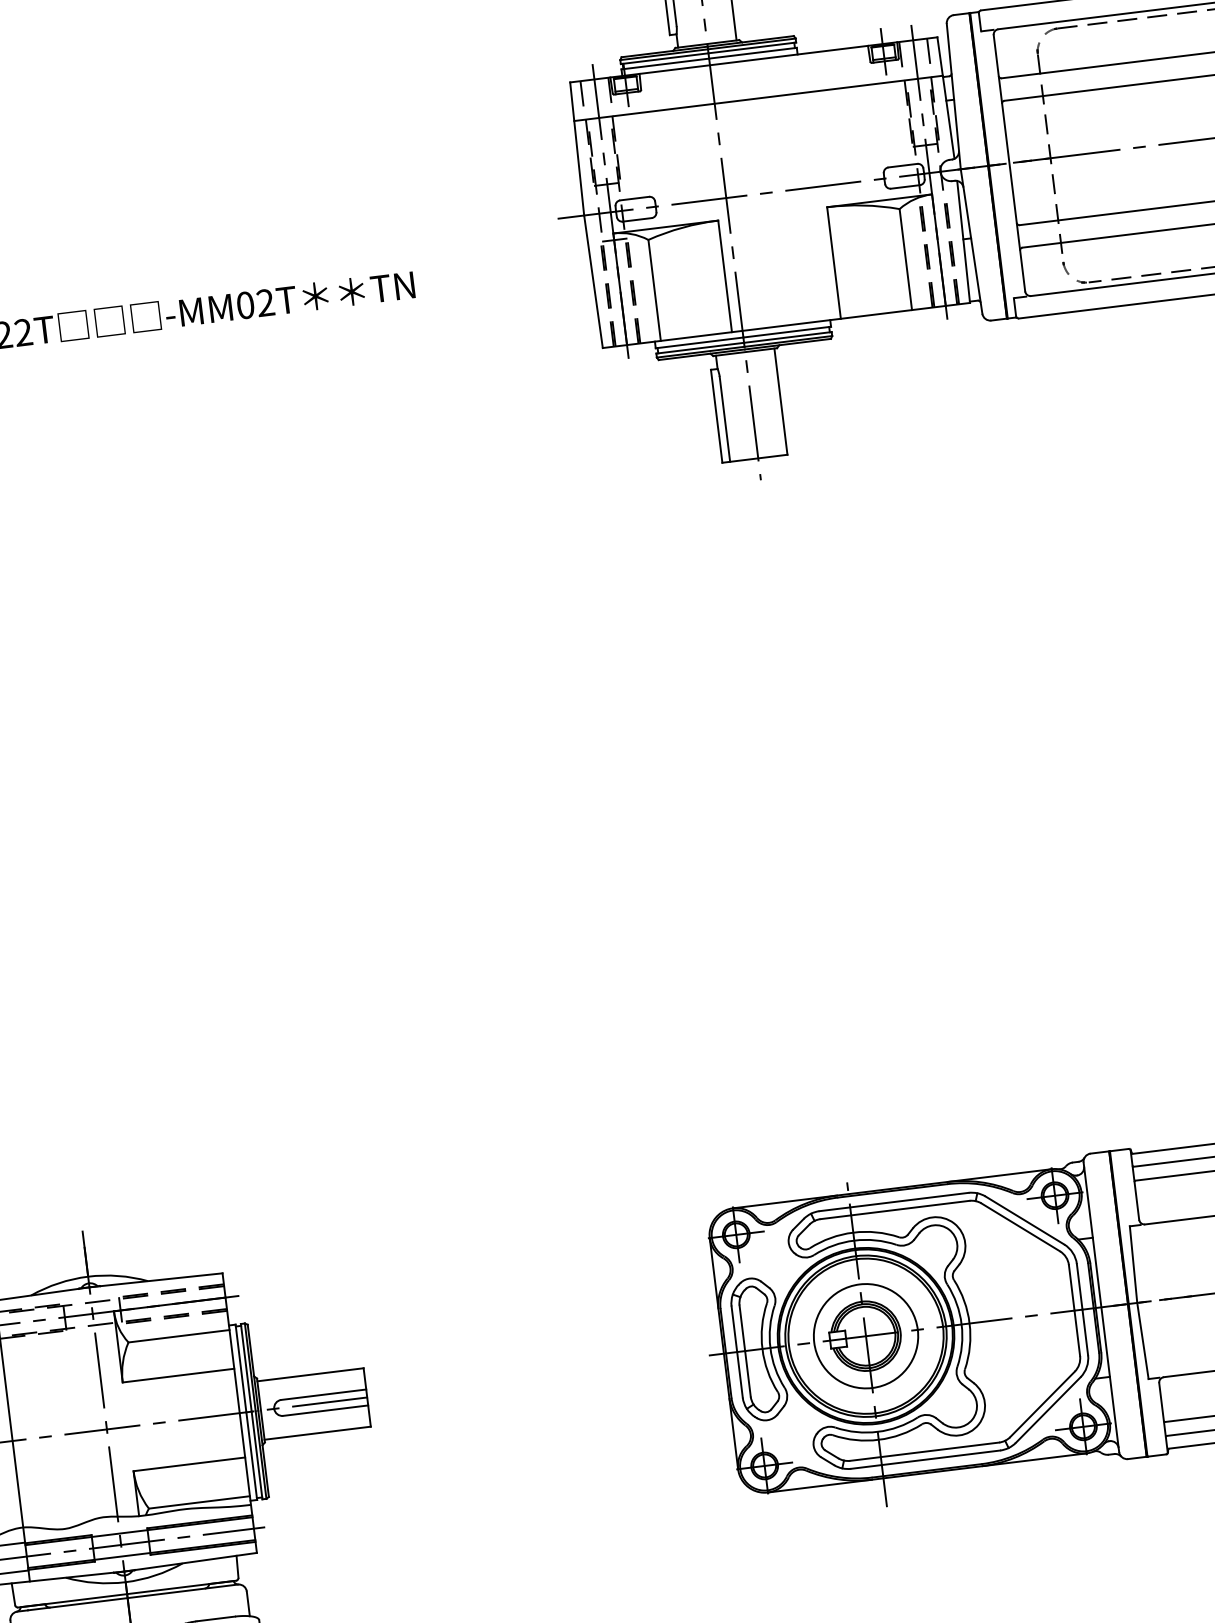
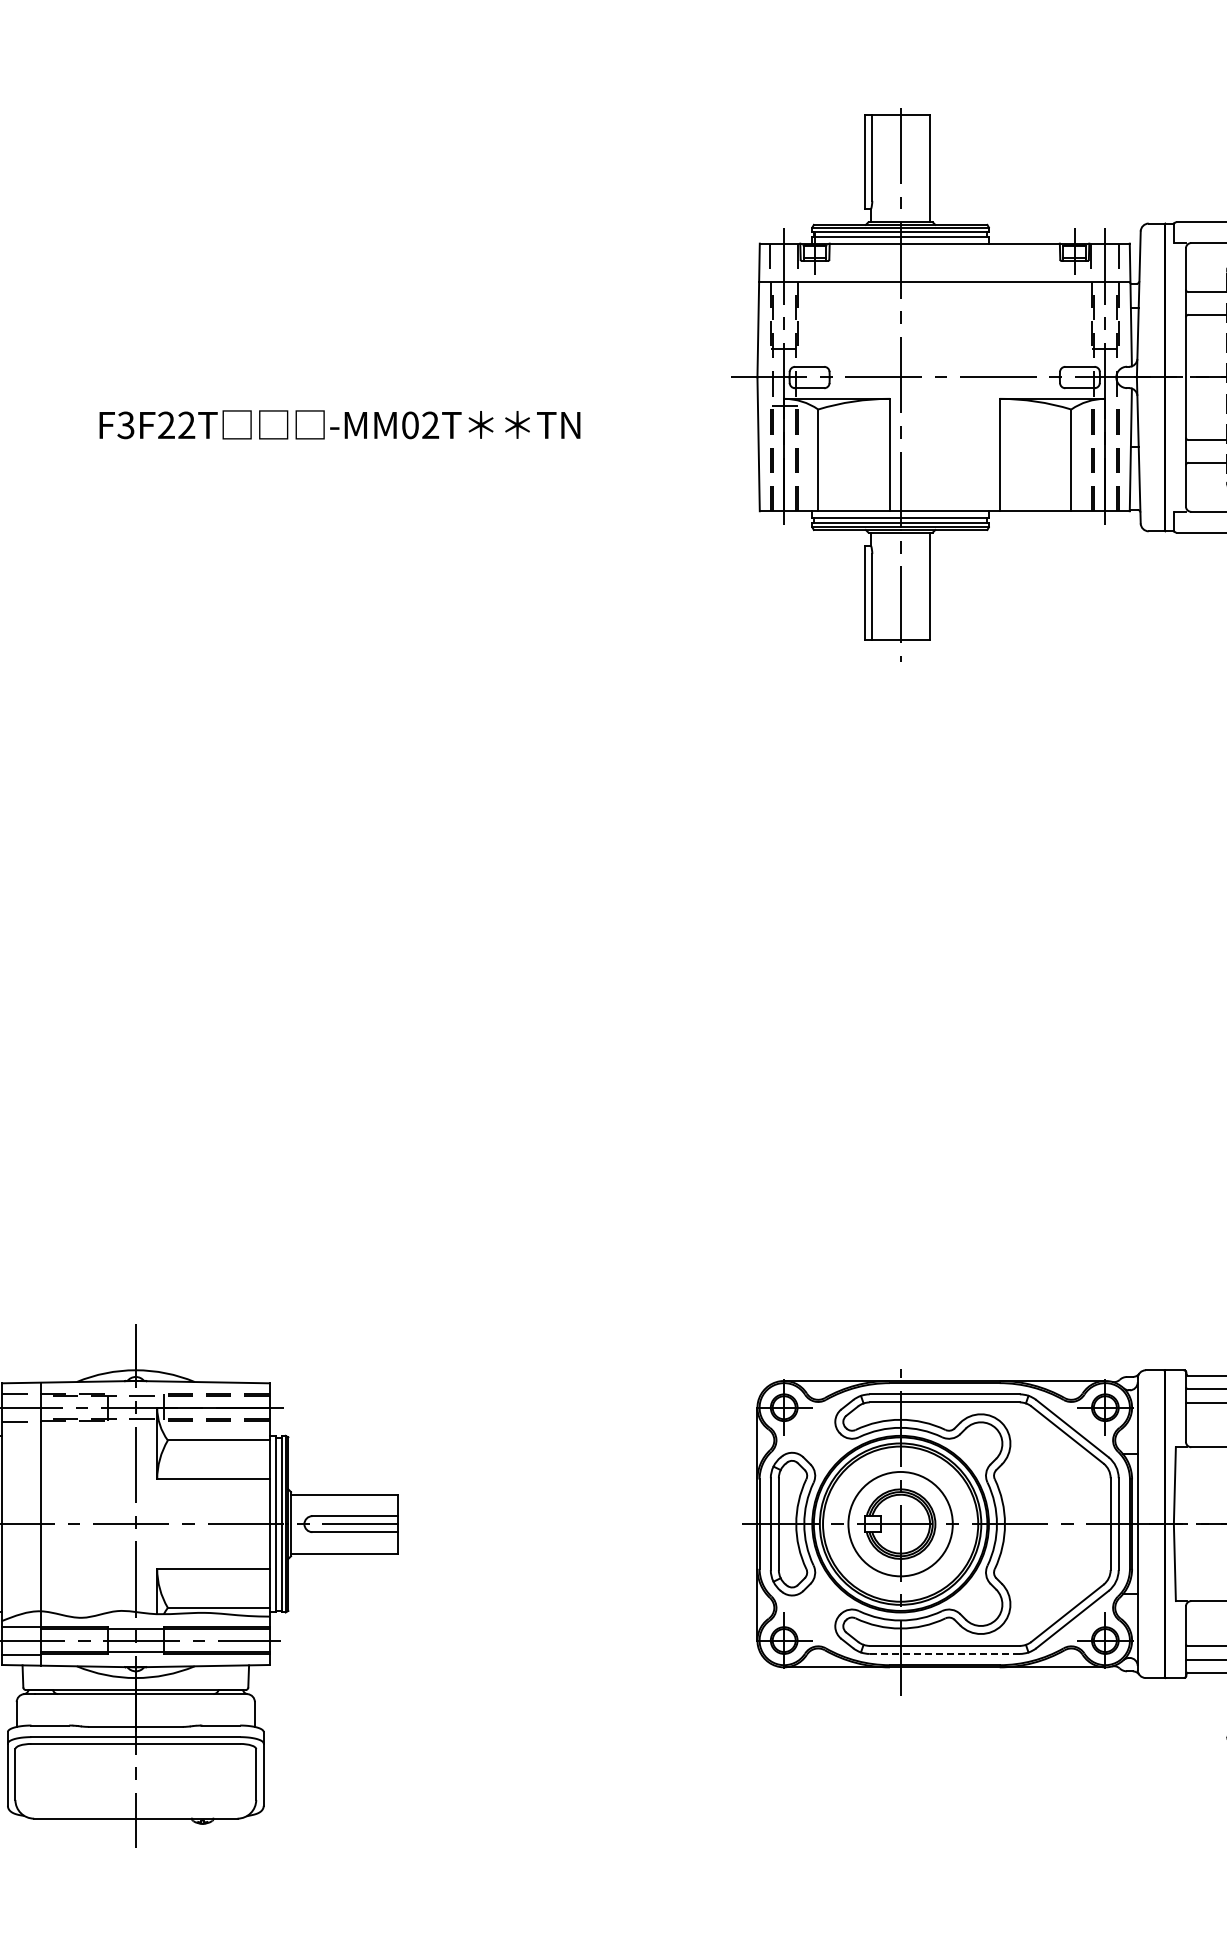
line: (926, 1459) -> (945, 1653), solid -> dashed

